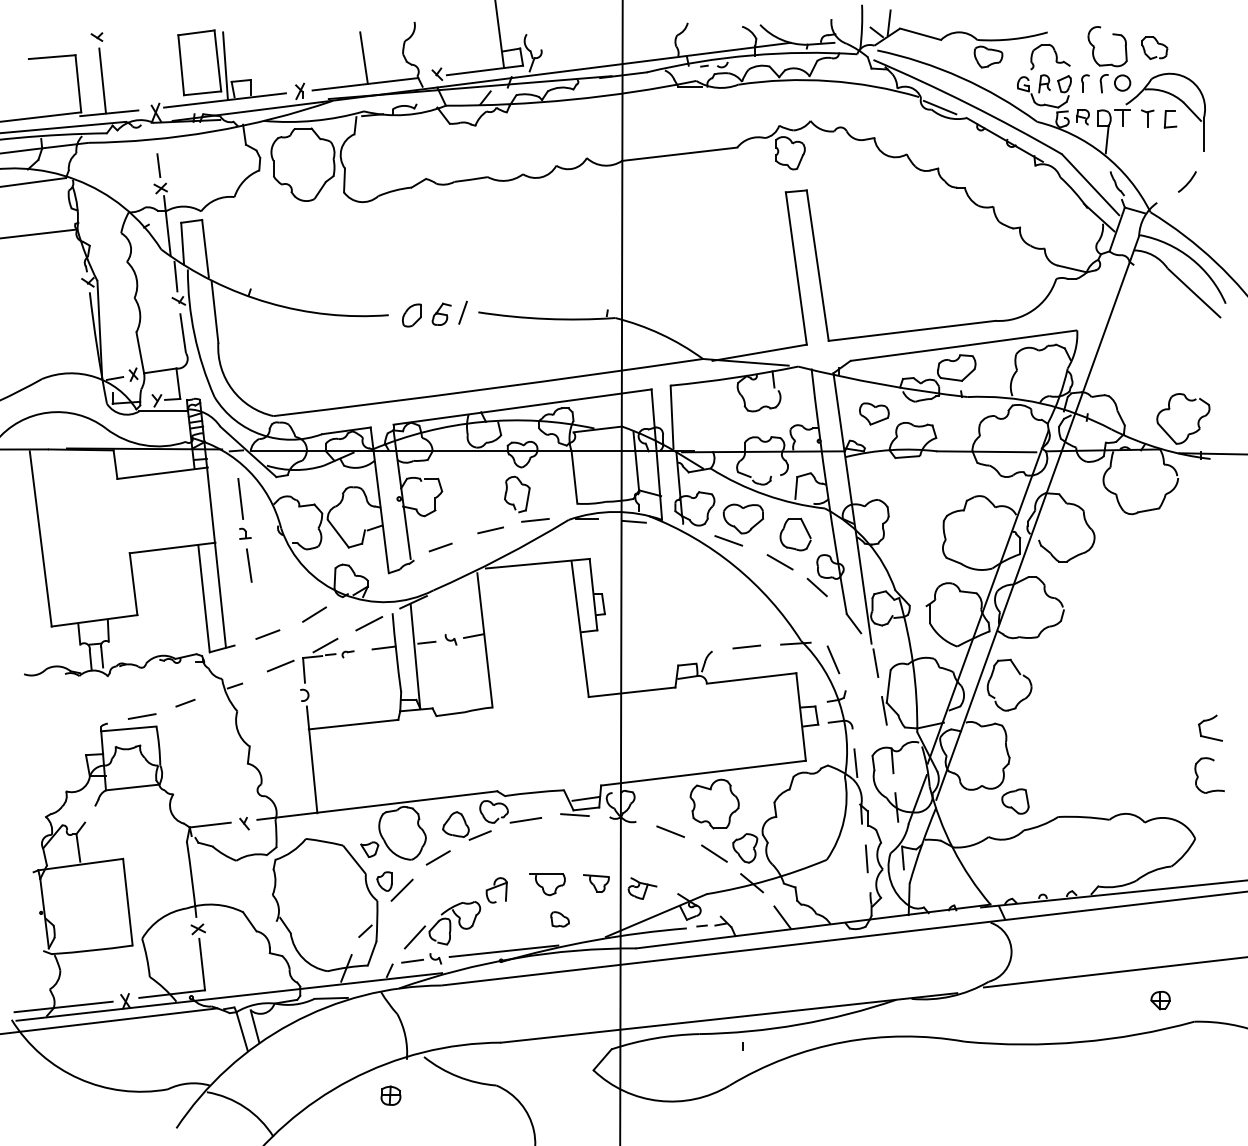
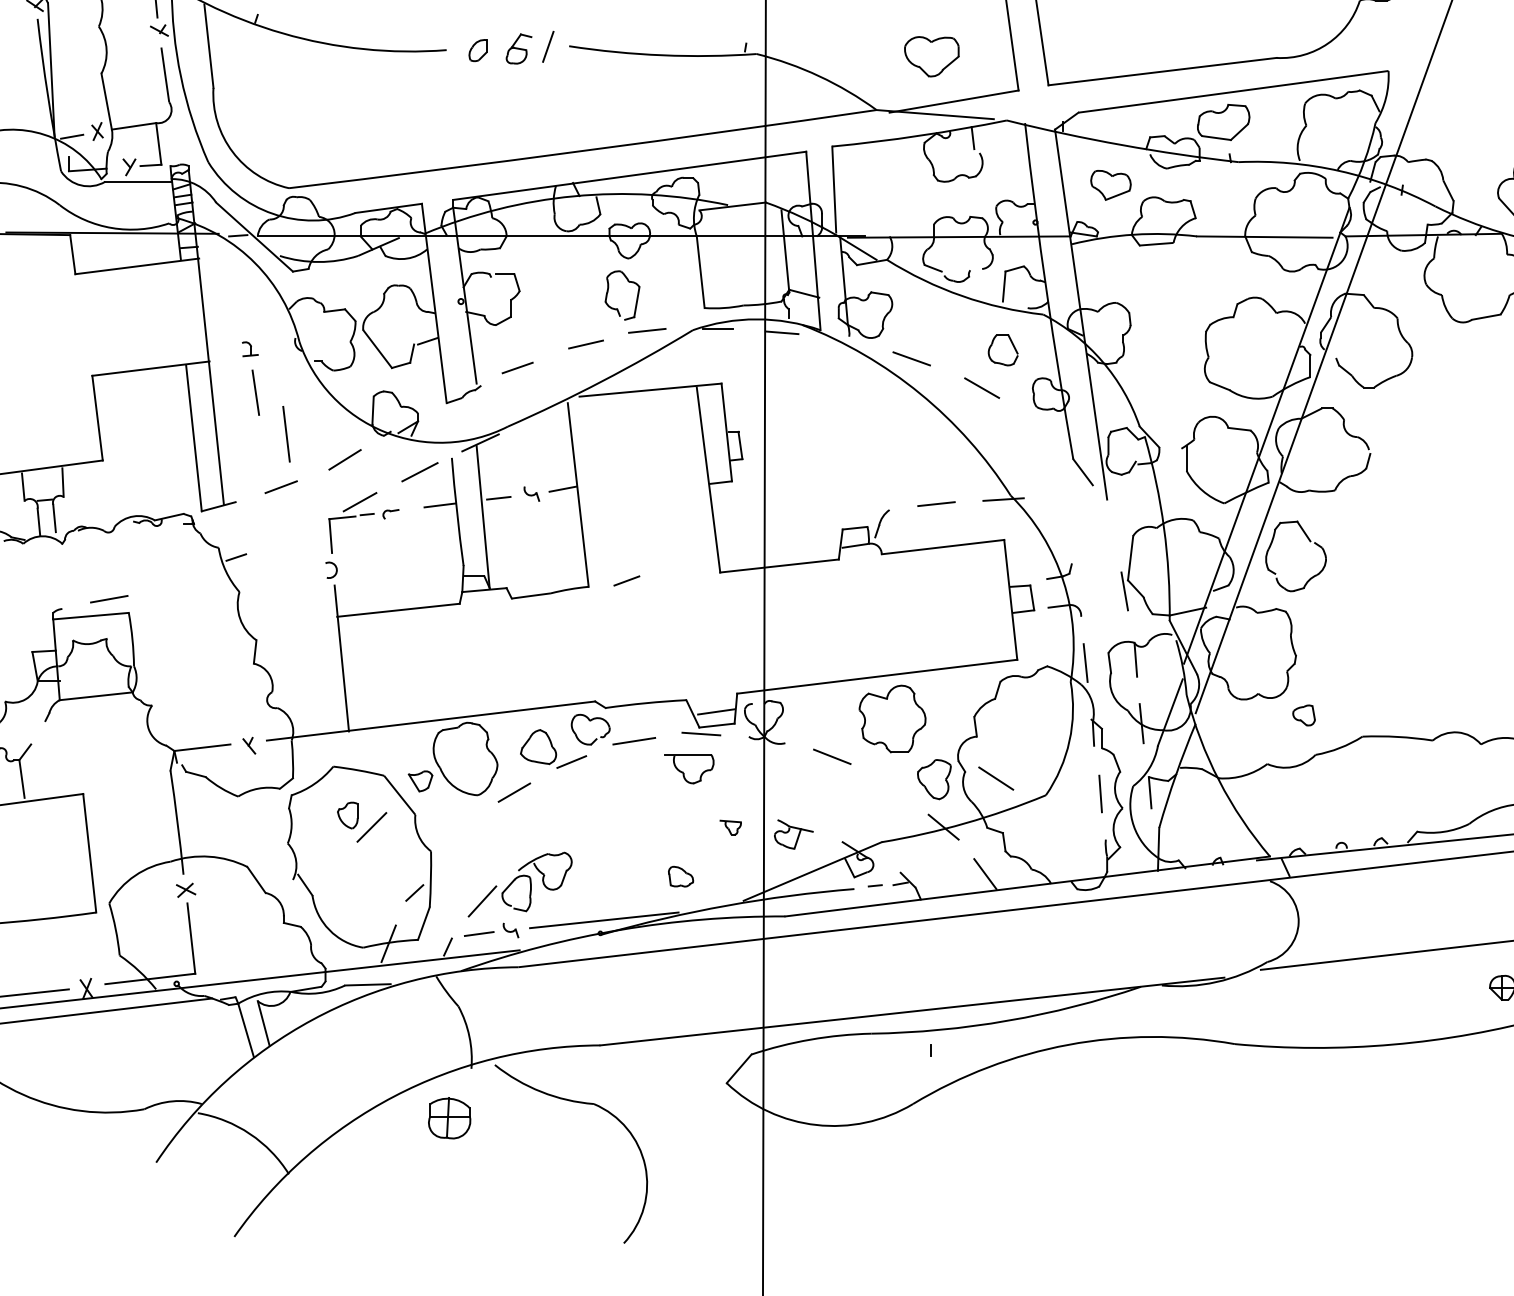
part: (411, 315) -> (477, 50), size x0.7
line: (240, 498) -> (286, 433), moved
part: (742, 518) -> (930, 56), moved
part: (795, 534) -> (1003, 350), size x0.7
line: (816, 587) -> (1031, 422), removed
line: (833, 659) -> (1055, 521), removed
line: (875, 663) -> (1112, 526), removed
line: (280, 665) -> (298, 529), removed
line: (185, 702) -> (626, 580), moved
part: (1015, 801) -> (1304, 715), size x0.6
line: (714, 853) -> (996, 778), moved
part: (596, 883) -> (730, 827), size x0.6
part: (547, 884) -> (689, 768), moved
part: (394, 886) -> (361, 822), moved
part: (496, 890) -> (594, 837), removed
part: (390, 1095) -> (449, 1117), size x1.6

